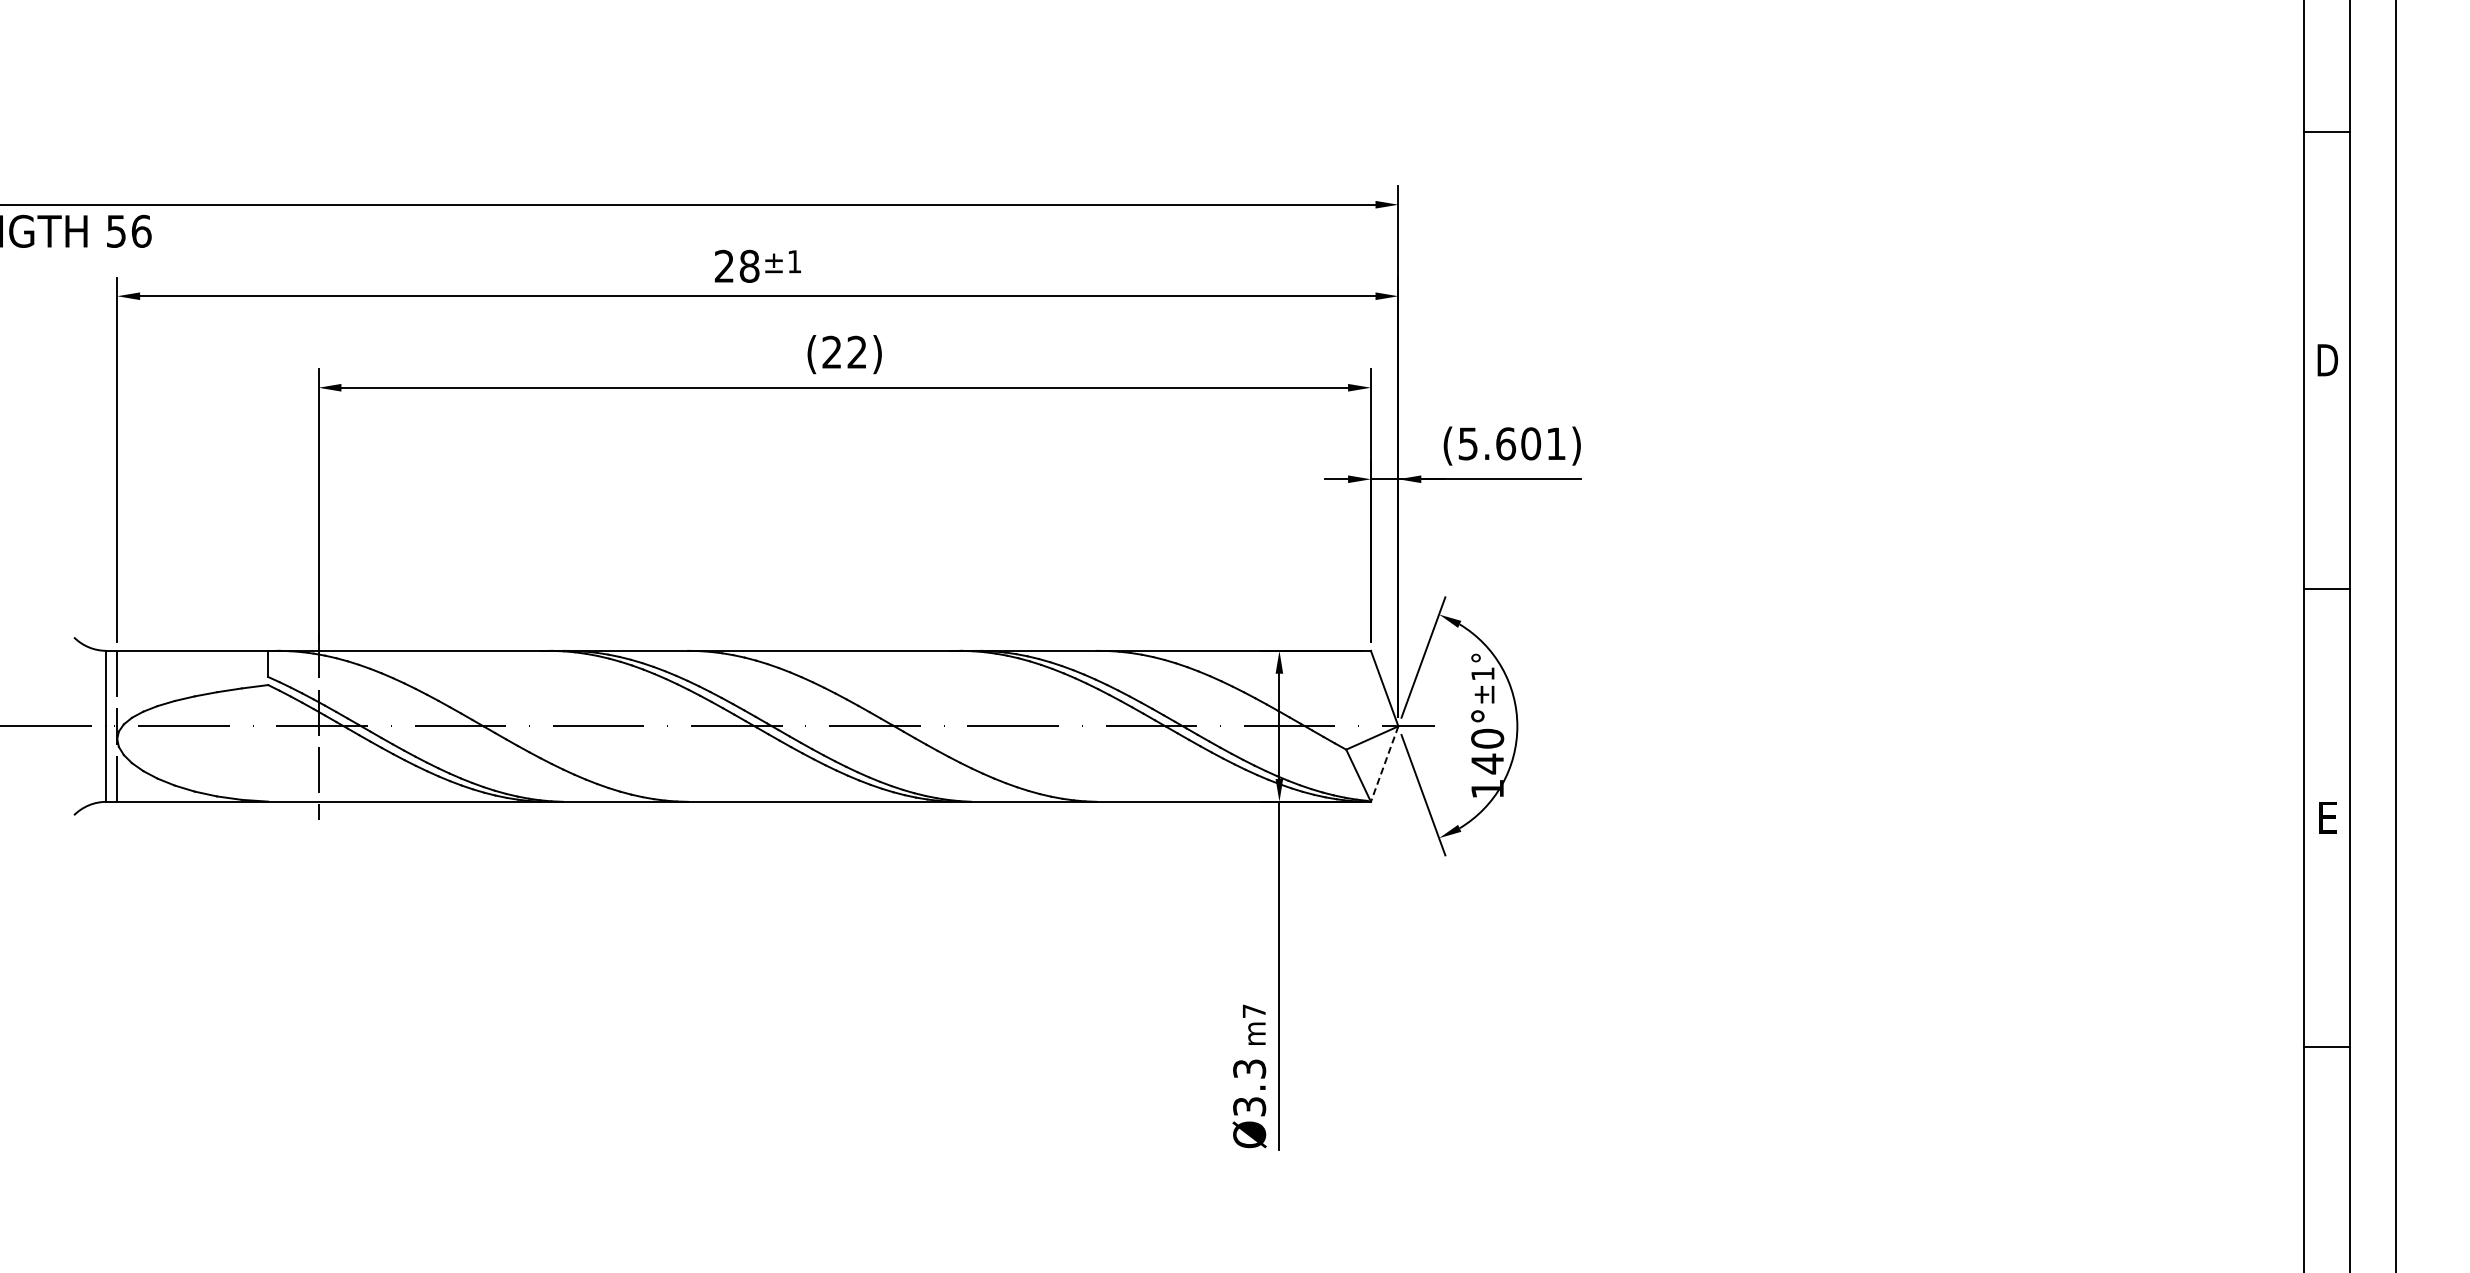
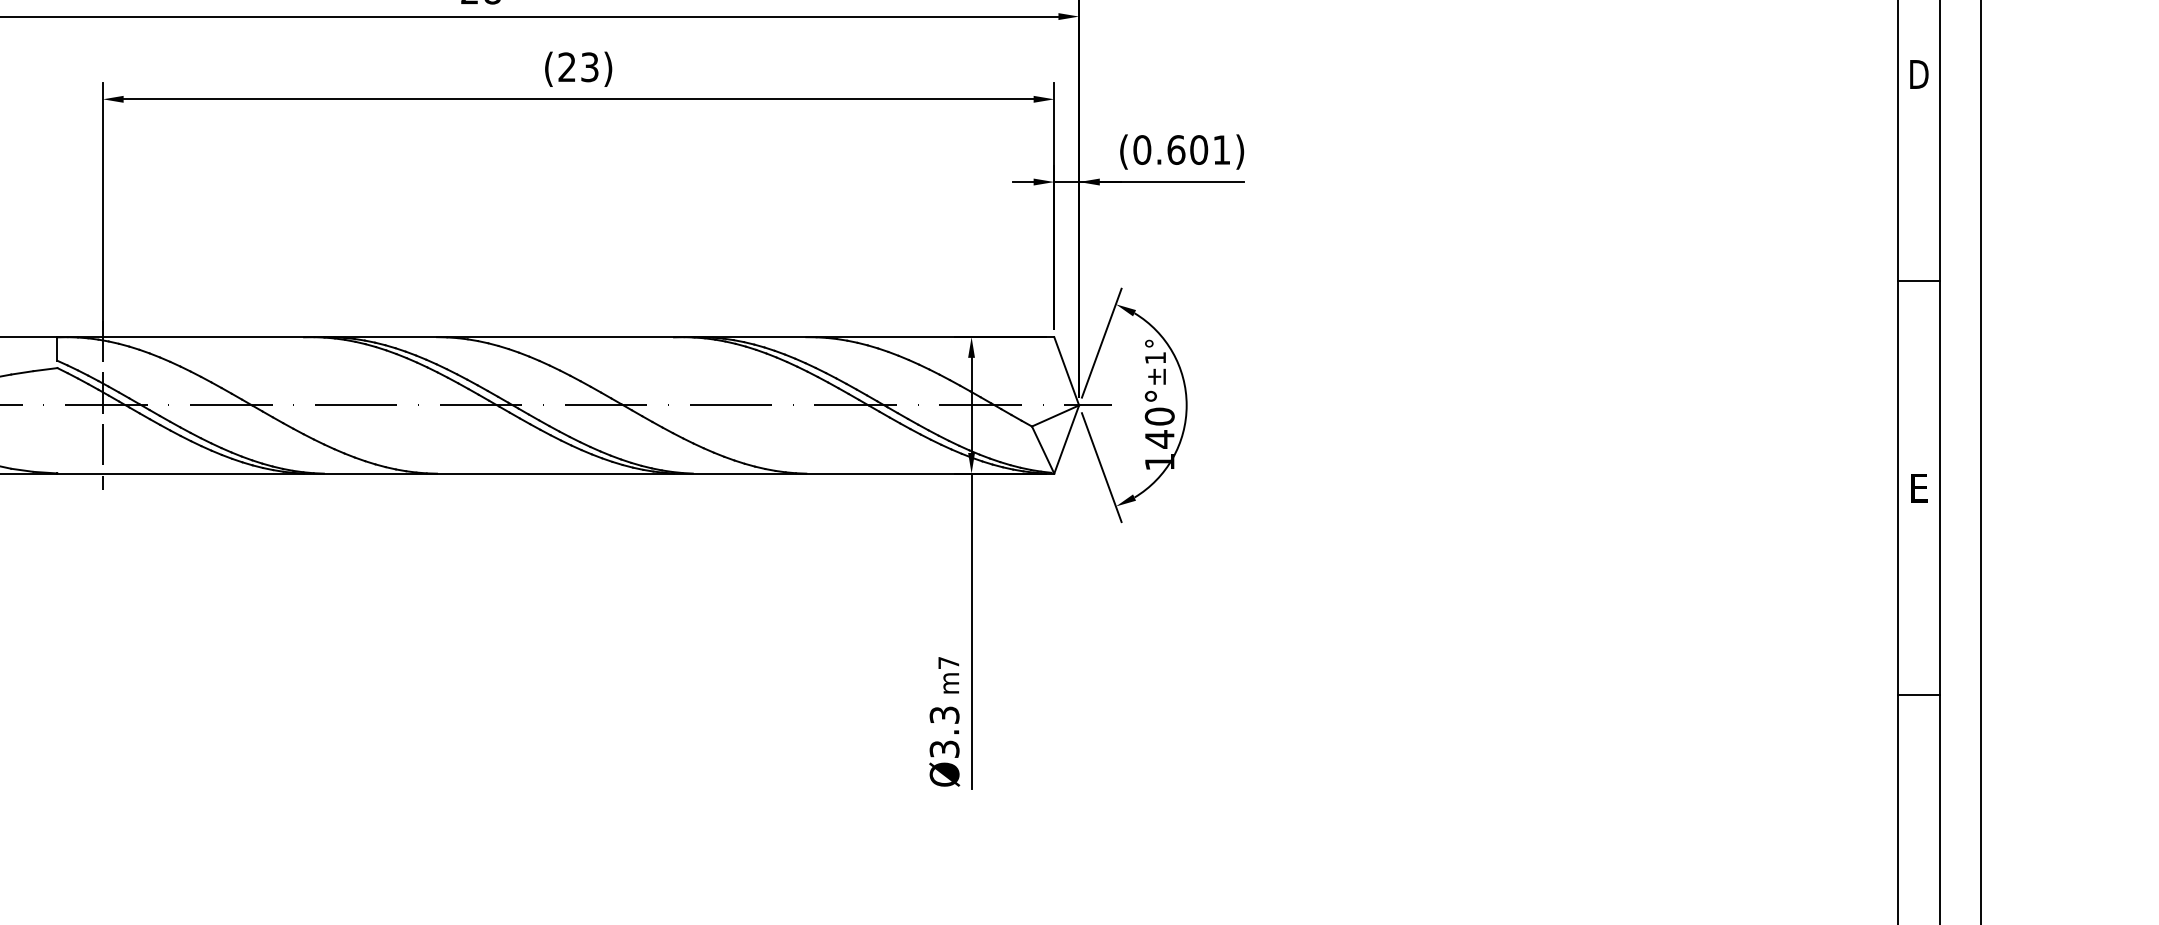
text: (856, 352) -> (589, 67), (22) -> (23)
text: (1468, 443) -> (1142, 149), (5.601) -> (0.601)
line: (1384, 764) -> (1066, 439), dashed -> solid

